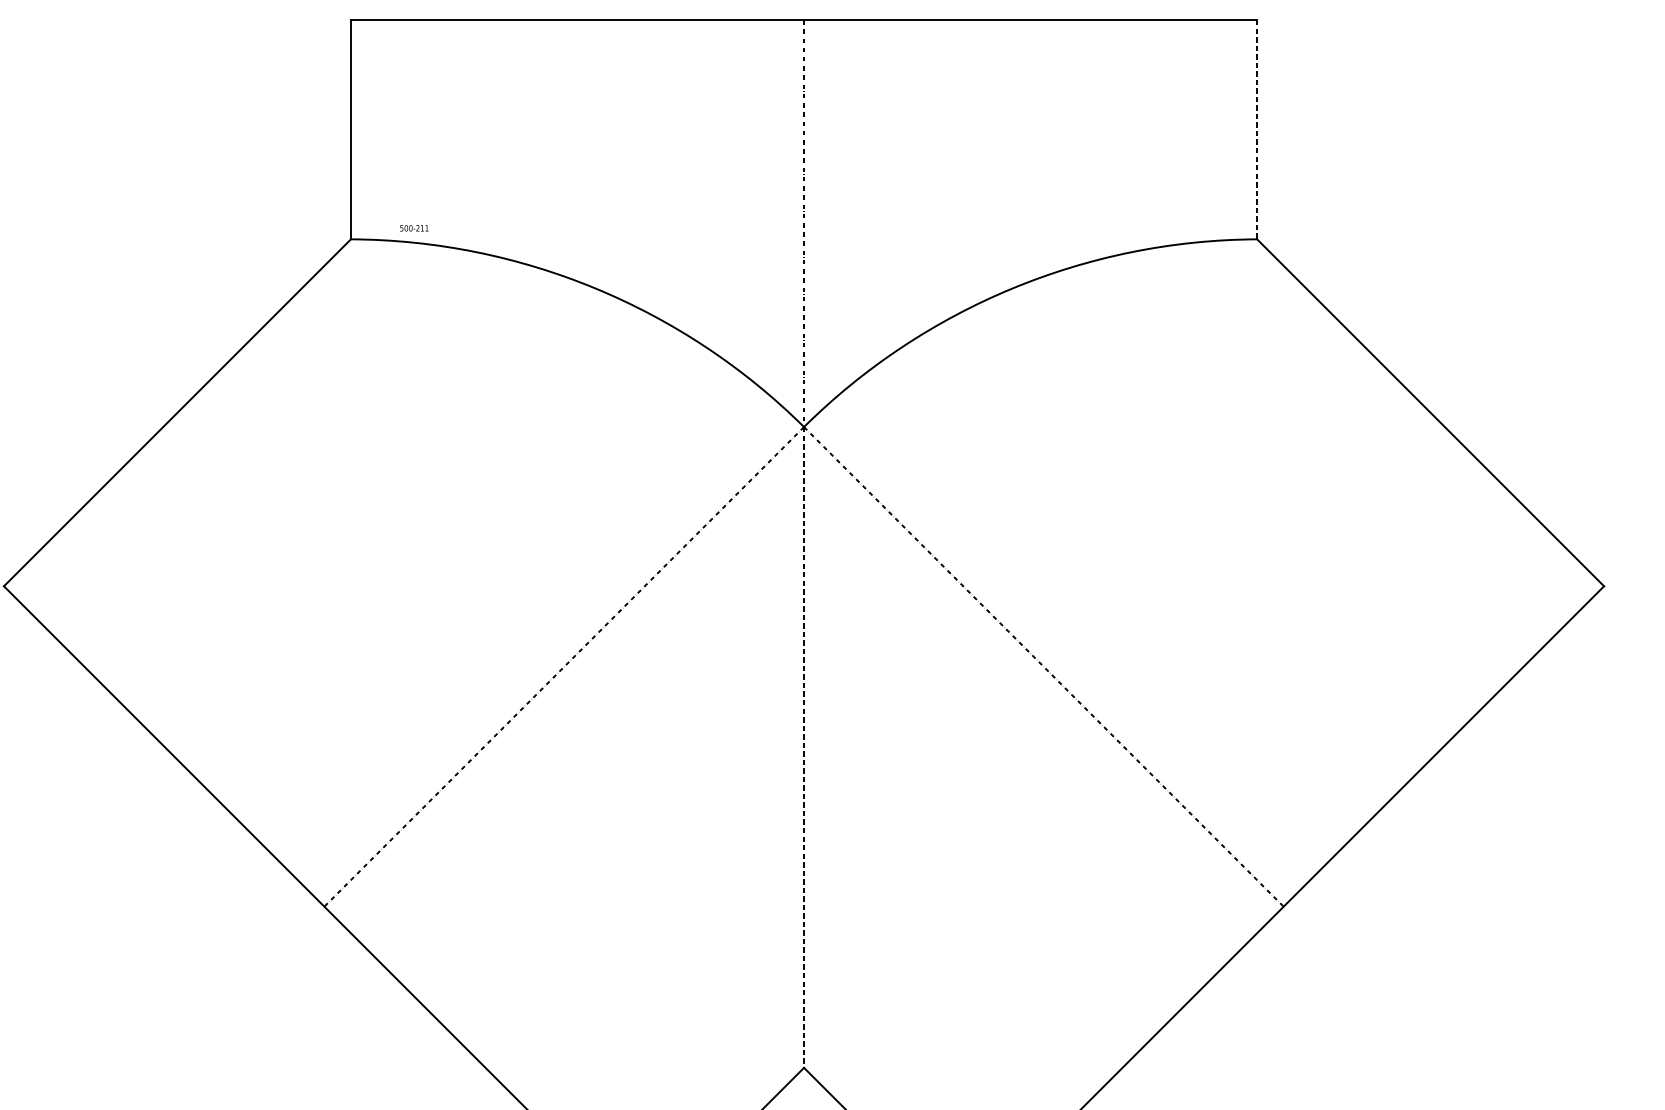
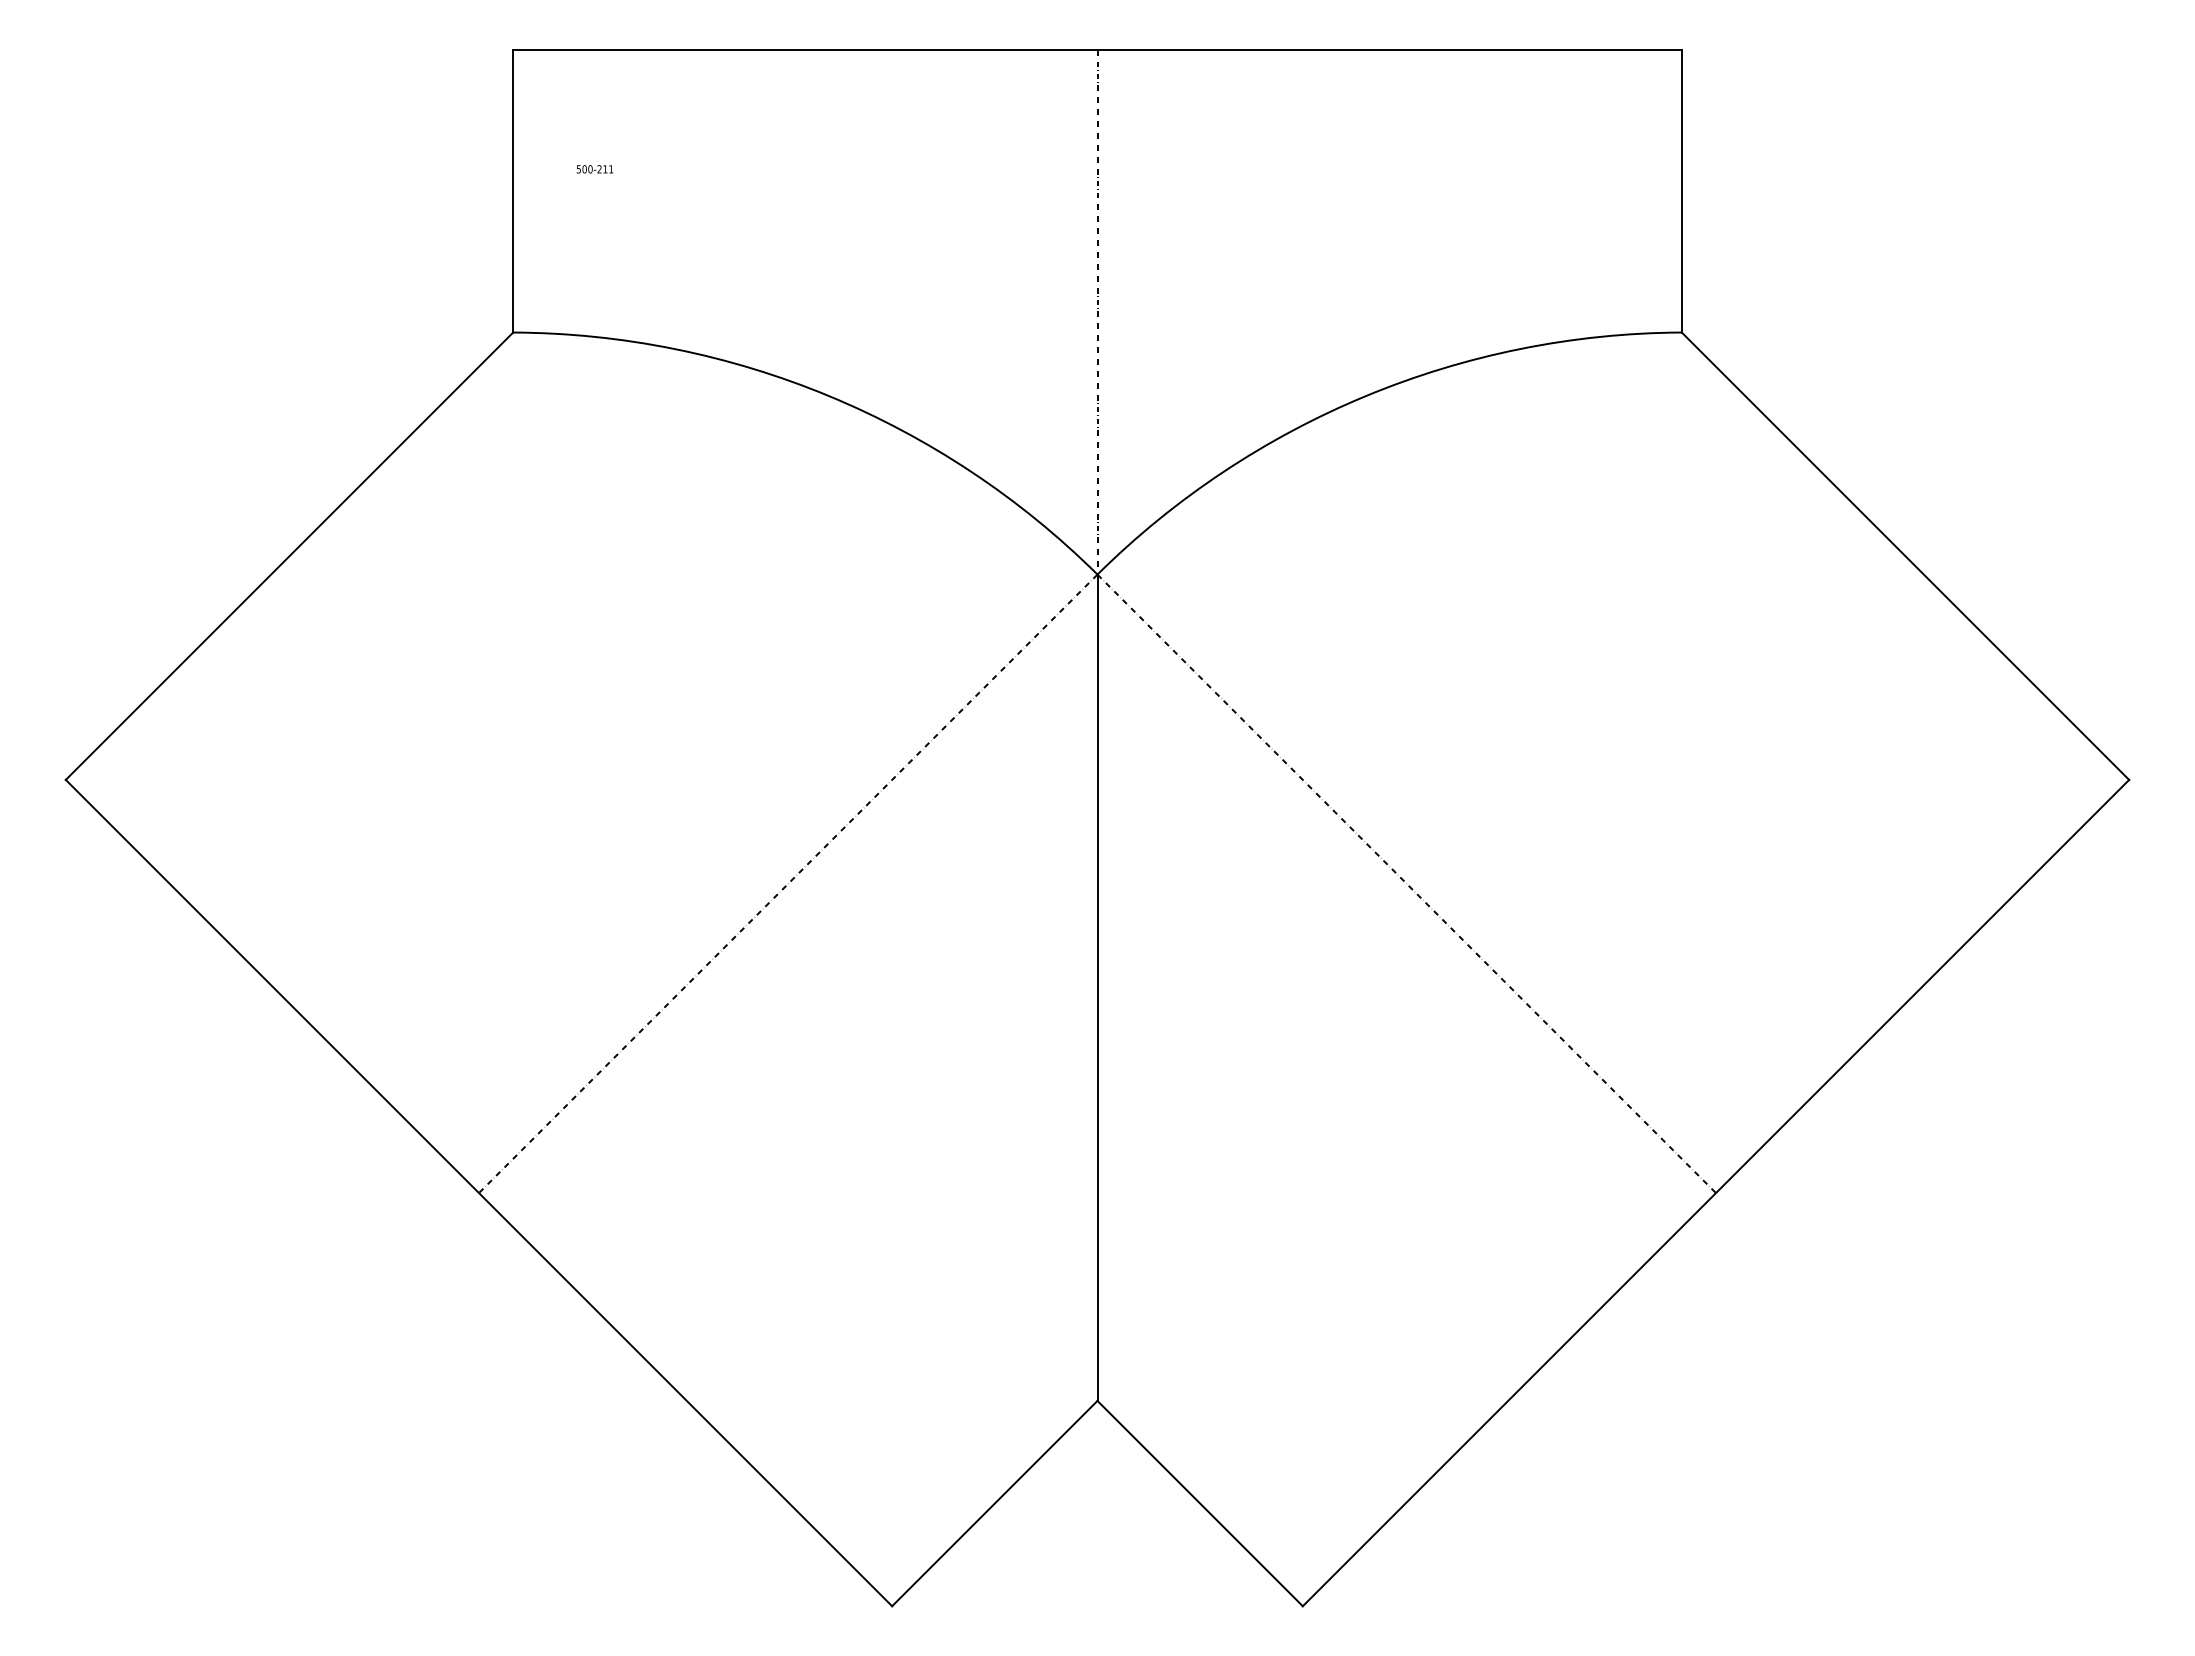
line: (1256, 129) -> (1681, 191), dashed -> solid
text: (413, 228) -> (594, 169), moved
line: (804, 748) -> (1097, 988), dashed -> solid

